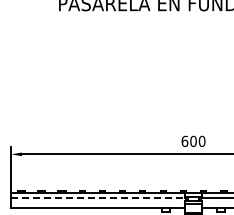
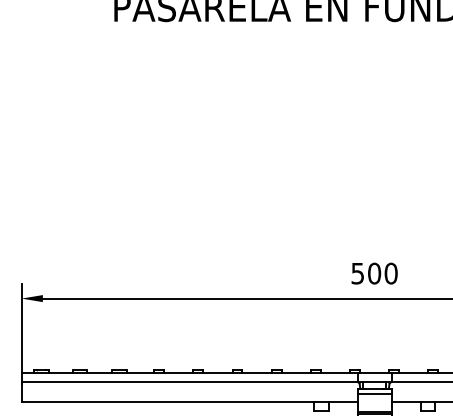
text: (184, 140) -> (357, 271), 600 -> 500
line: (97, 197) -> (188, 382), dashed -> solid

